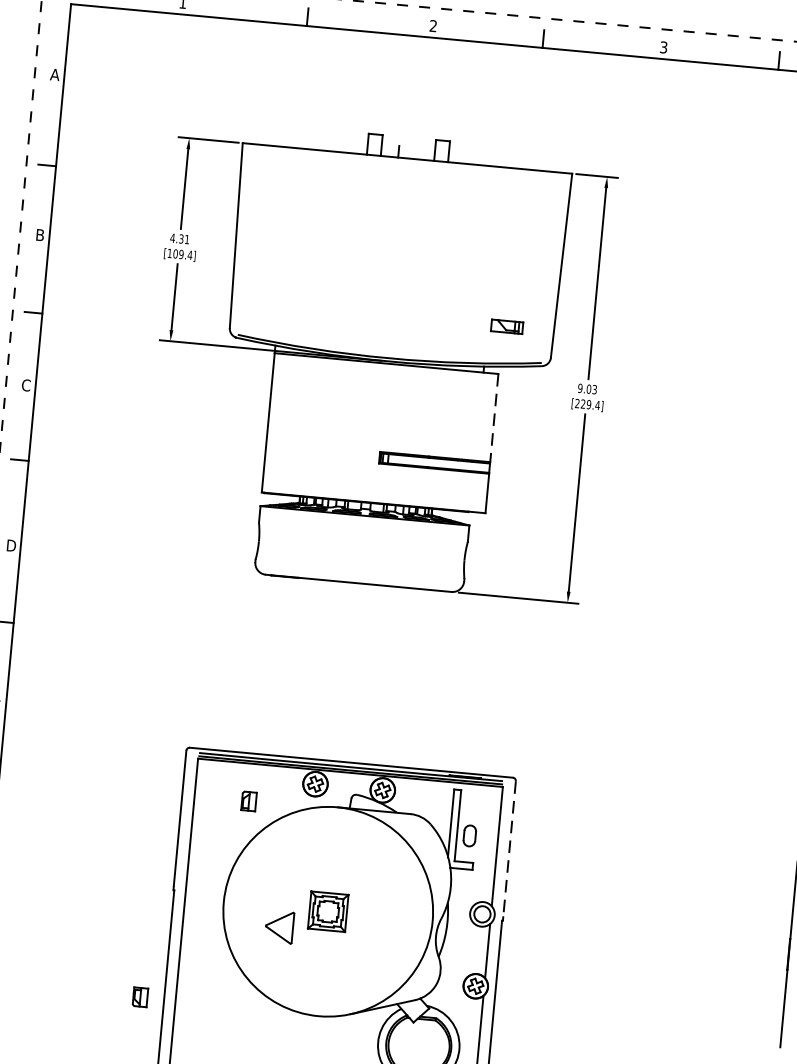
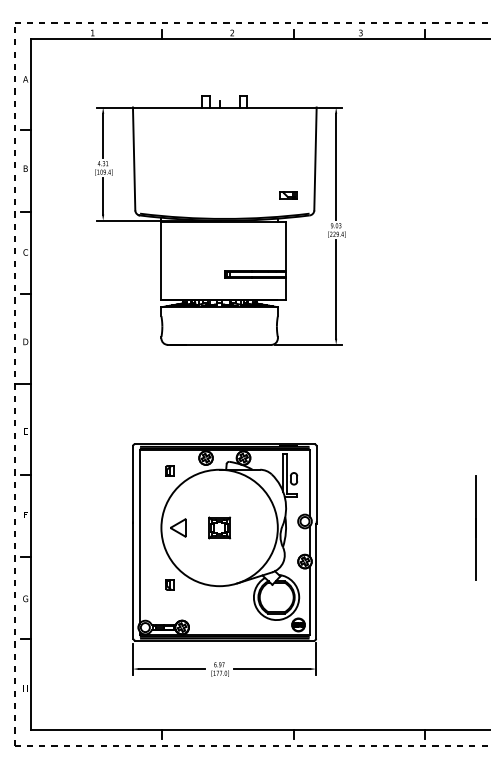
line: (495, 418) -> (286, 246), dashed -> solid
line: (509, 848) -> (316, 483), dashed -> solid
part: (279, 926) -> (178, 527), moved
part: (139, 996) -> (169, 584), moved

